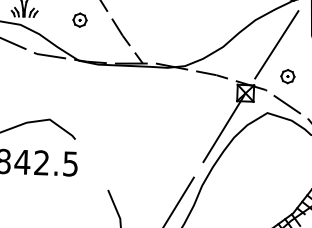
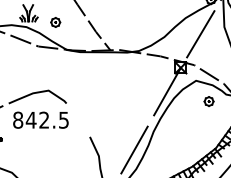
part: (79, 20) -> (55, 22), moved
part: (287, 76) -> (208, 101), moved

